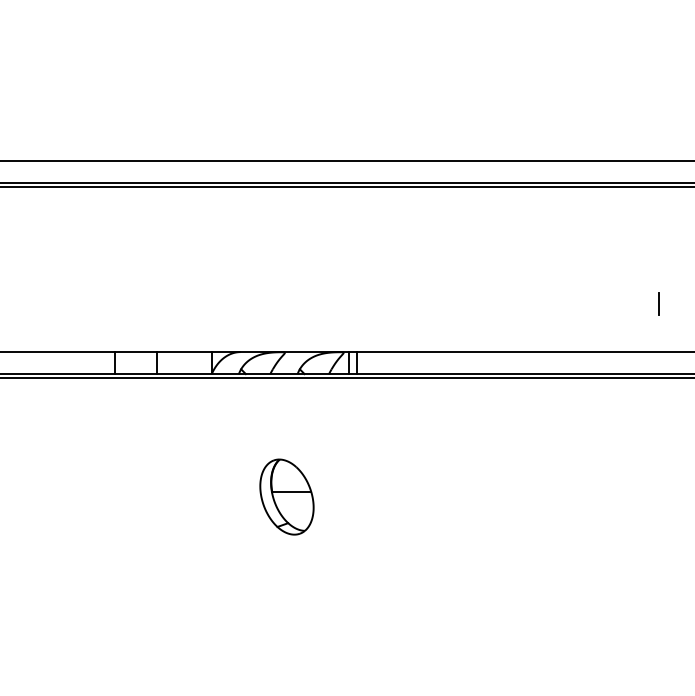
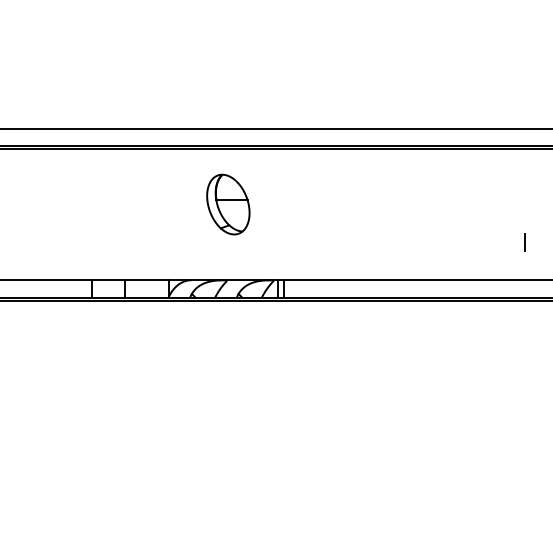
part: (287, 496) -> (228, 204), moved

